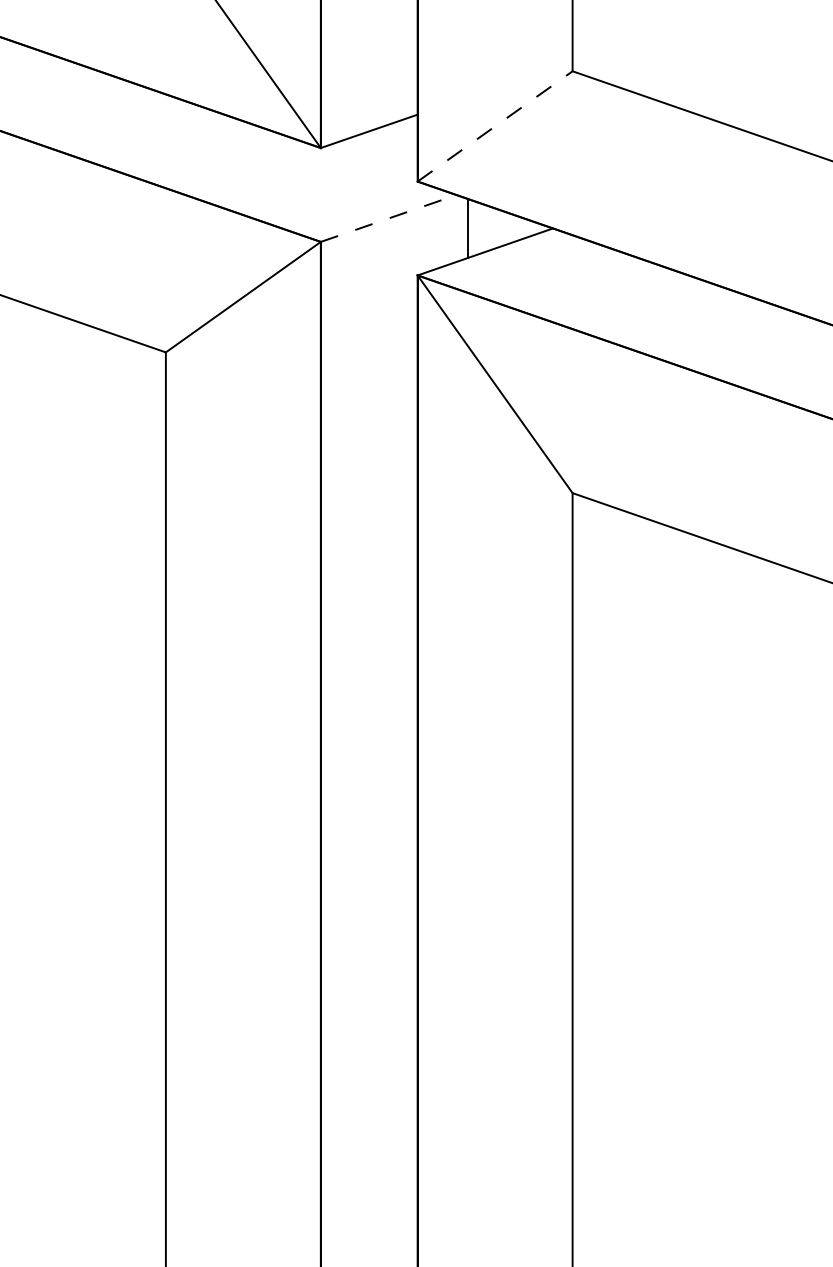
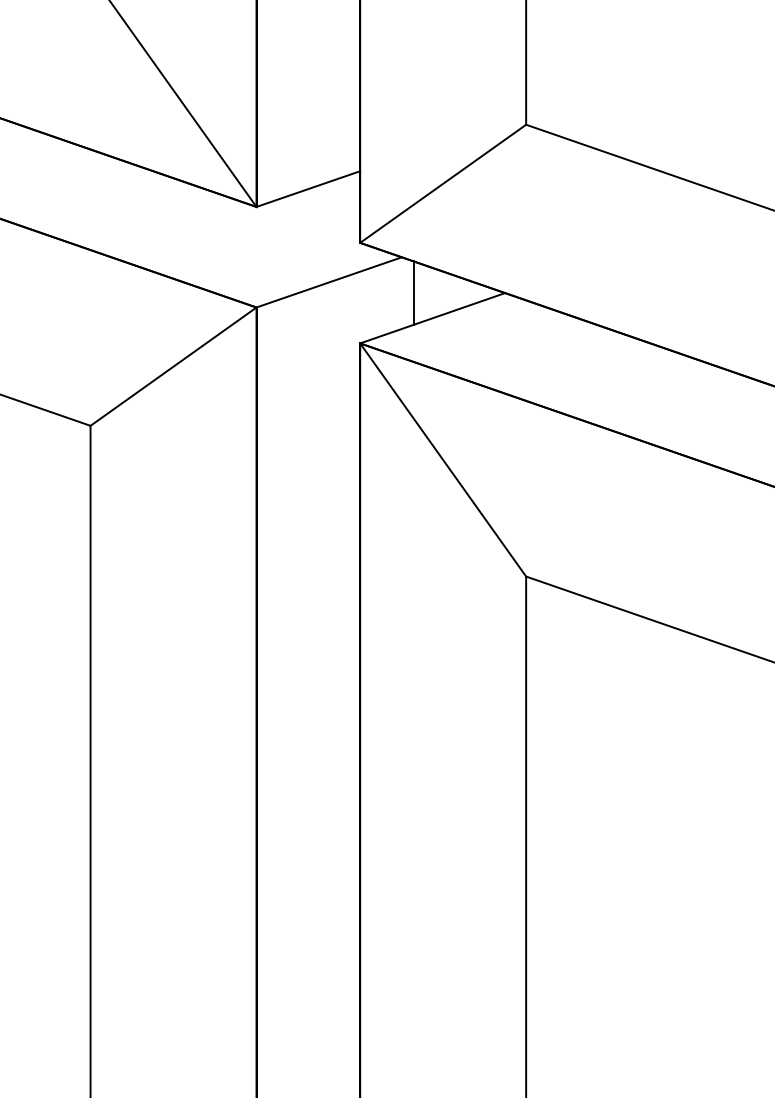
line: (495, 126) -> (443, 183), dashed -> solid
line: (388, 218) -> (328, 282), dashed -> solid

